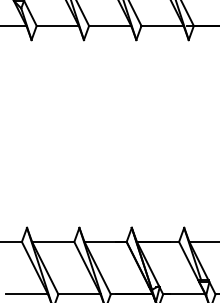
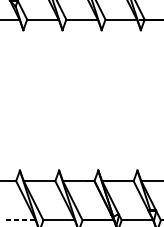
line: (26, 294) -> (19, 220), solid -> dashed

